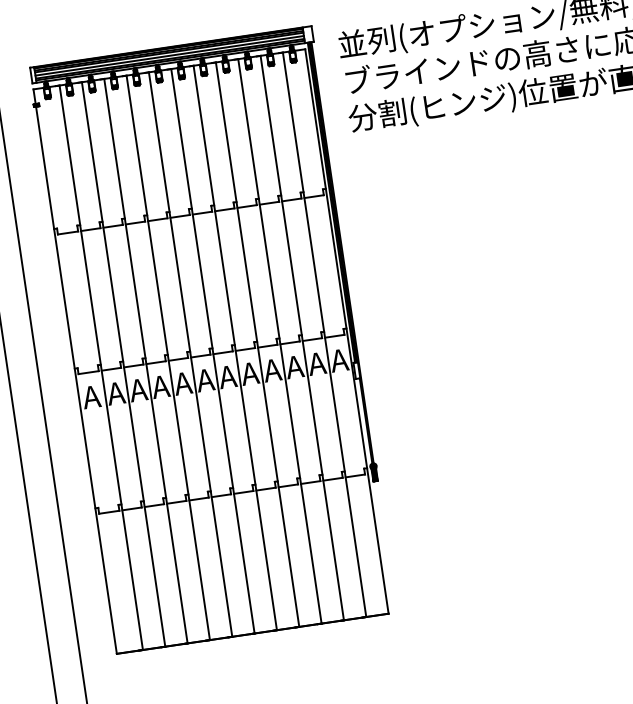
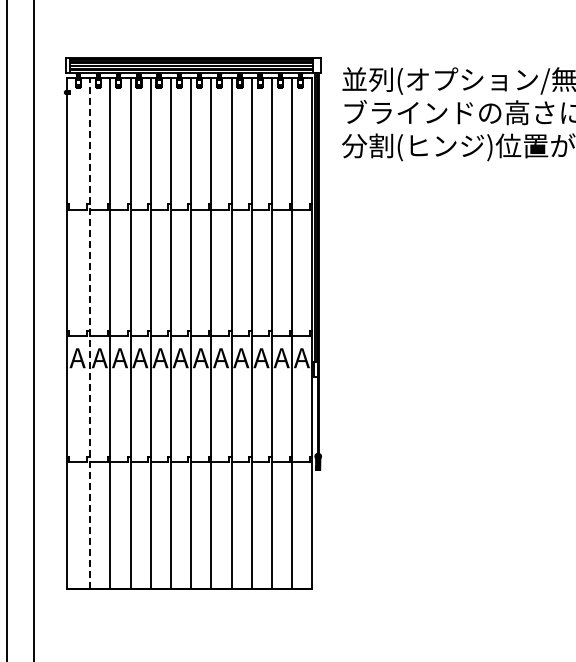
line: (101, 366) -> (90, 332), solid -> dashed

